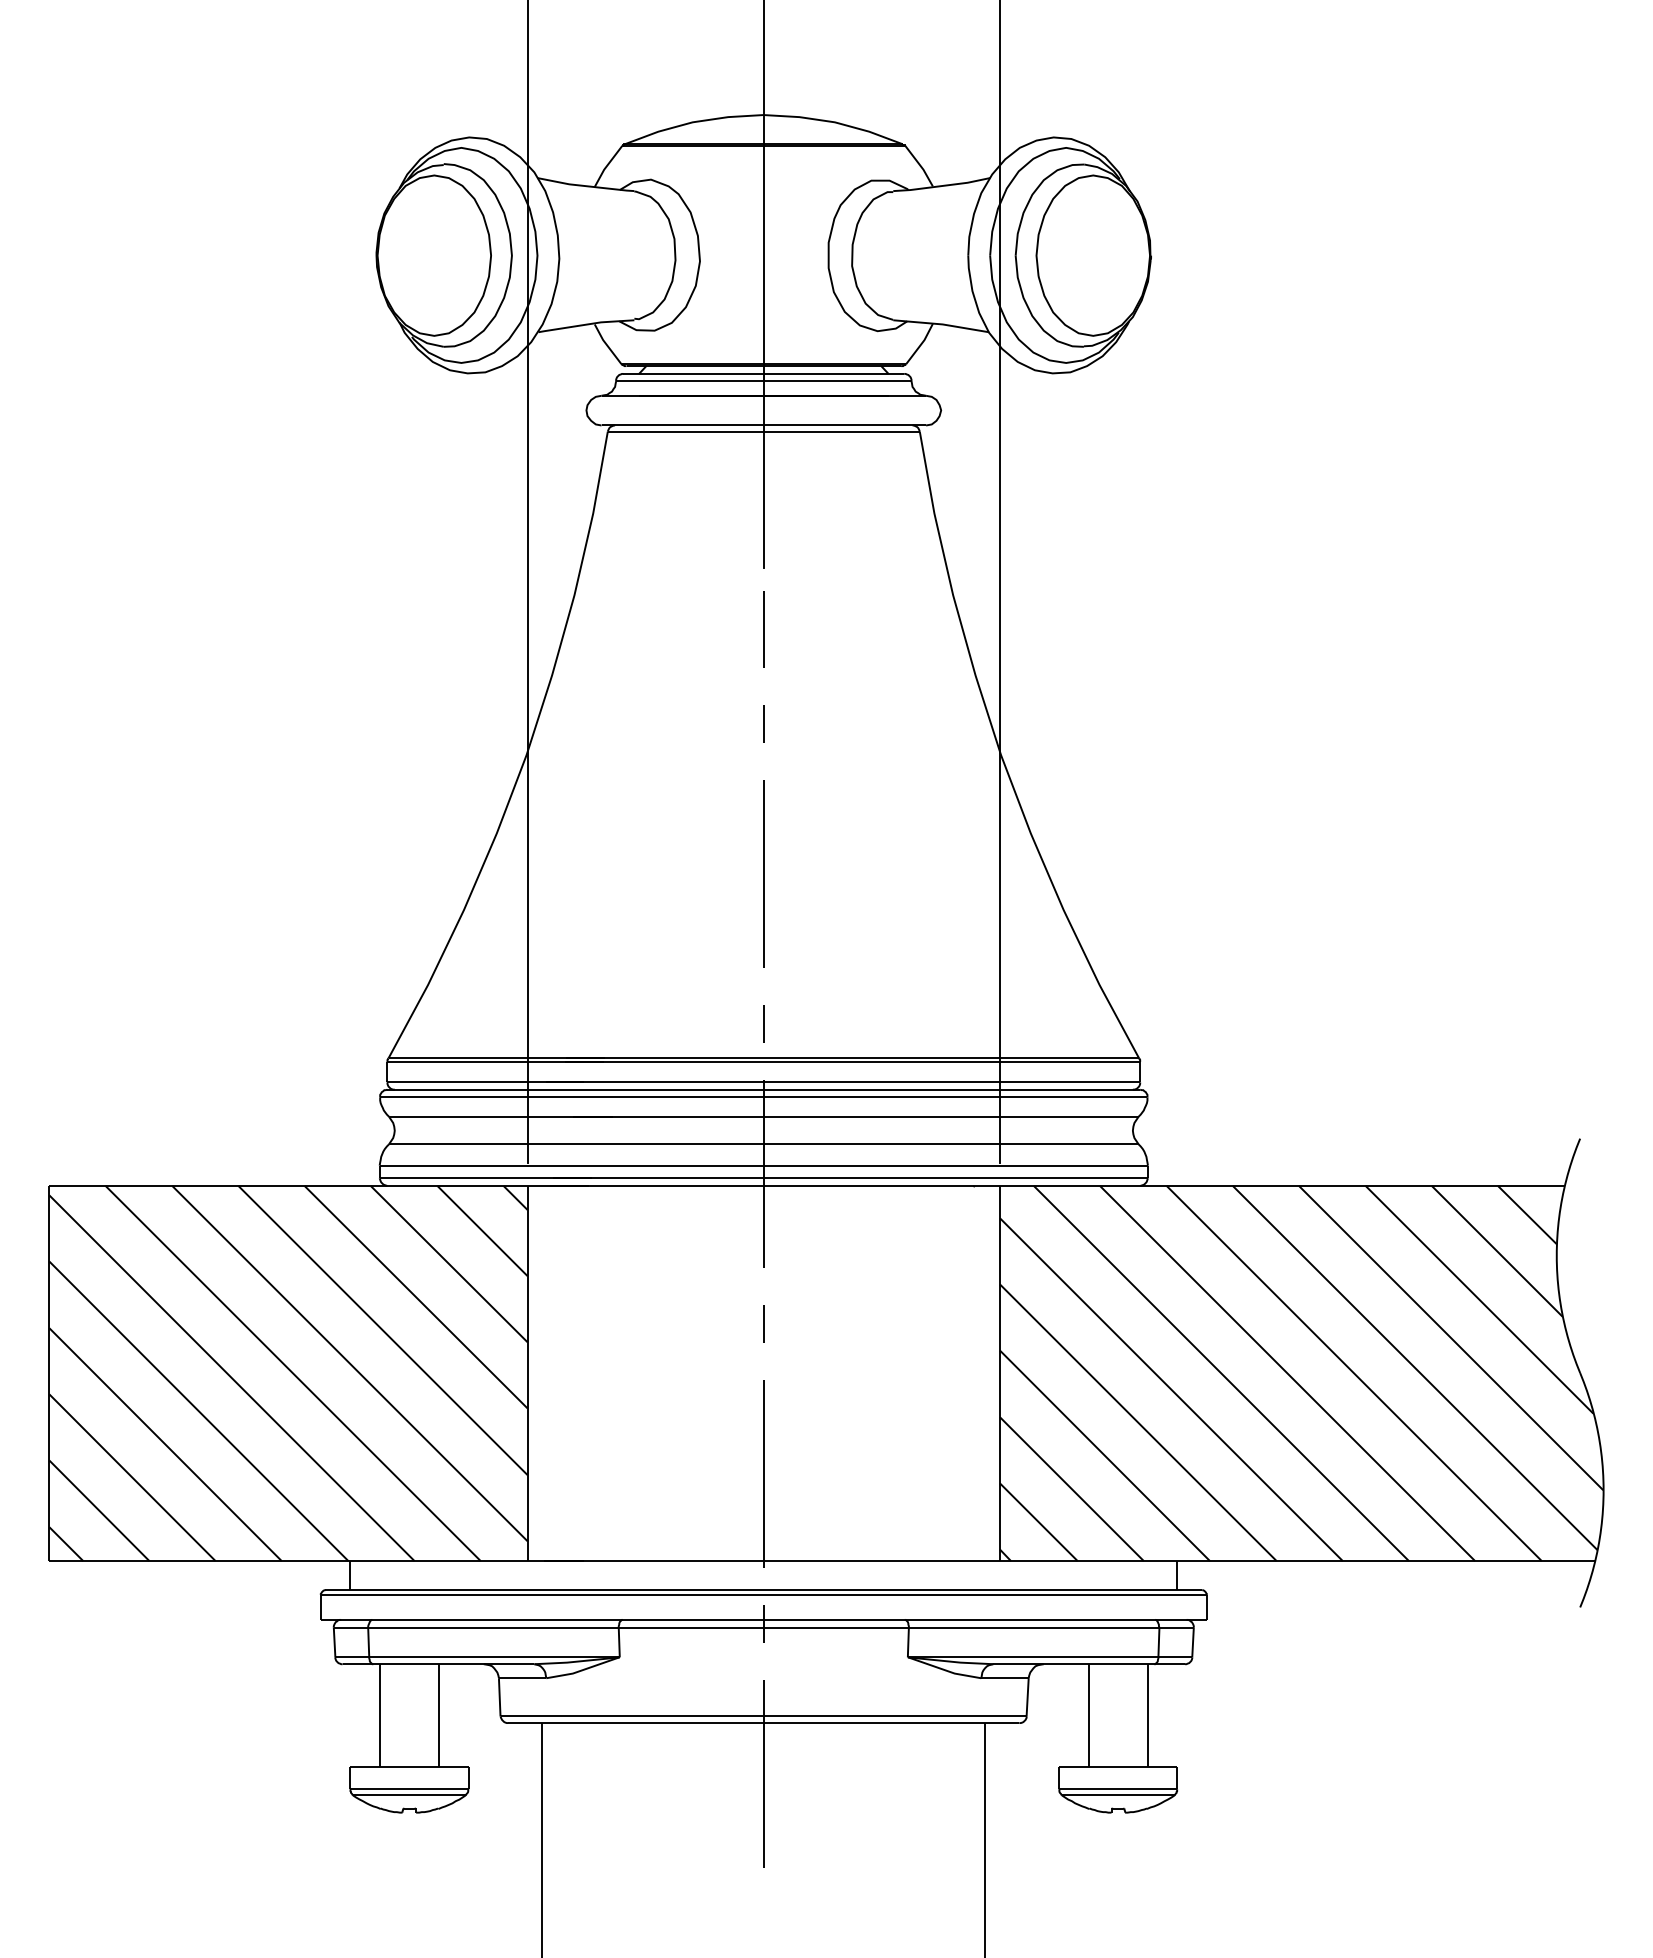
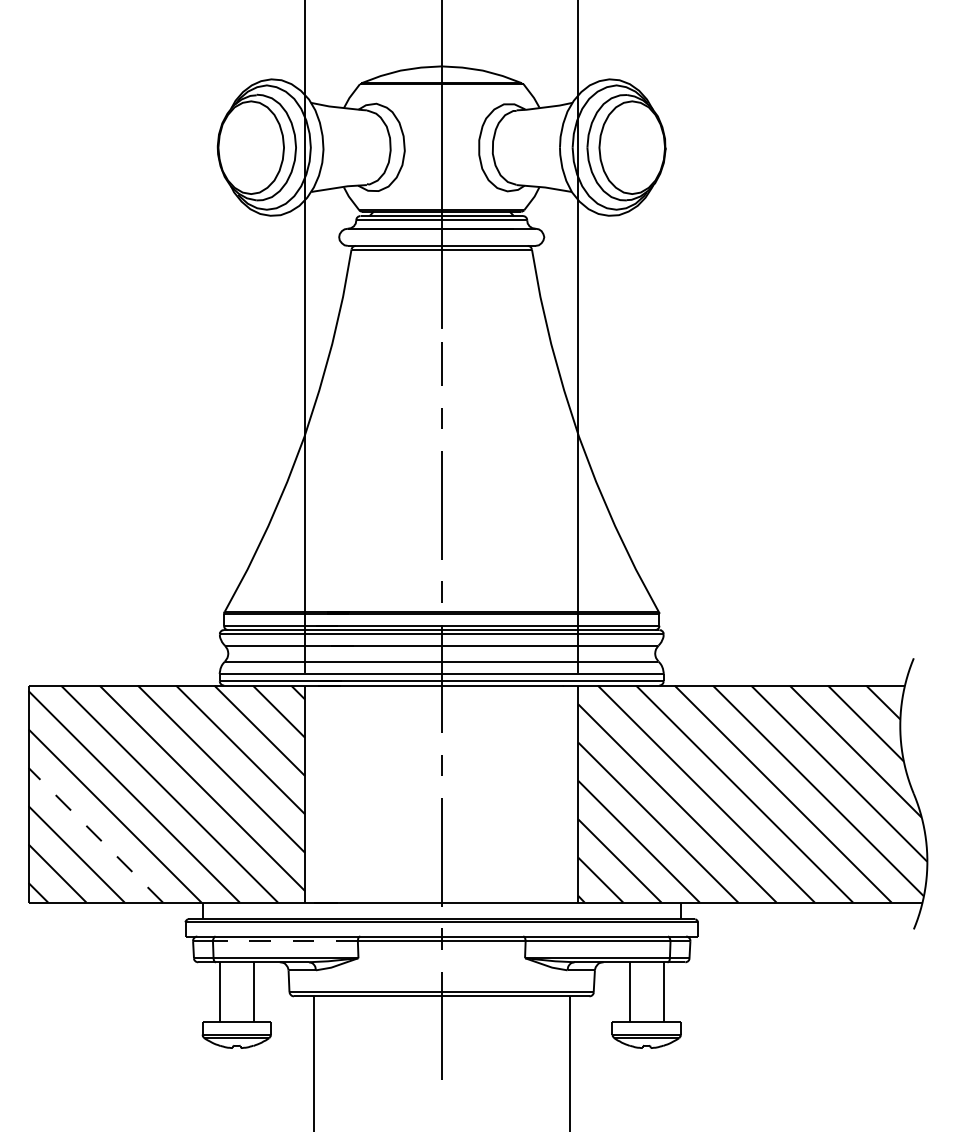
line: (165, 1443) -> (95, 834), solid -> dashed
line: (491, 1628) -> (284, 941), solid -> dashed

